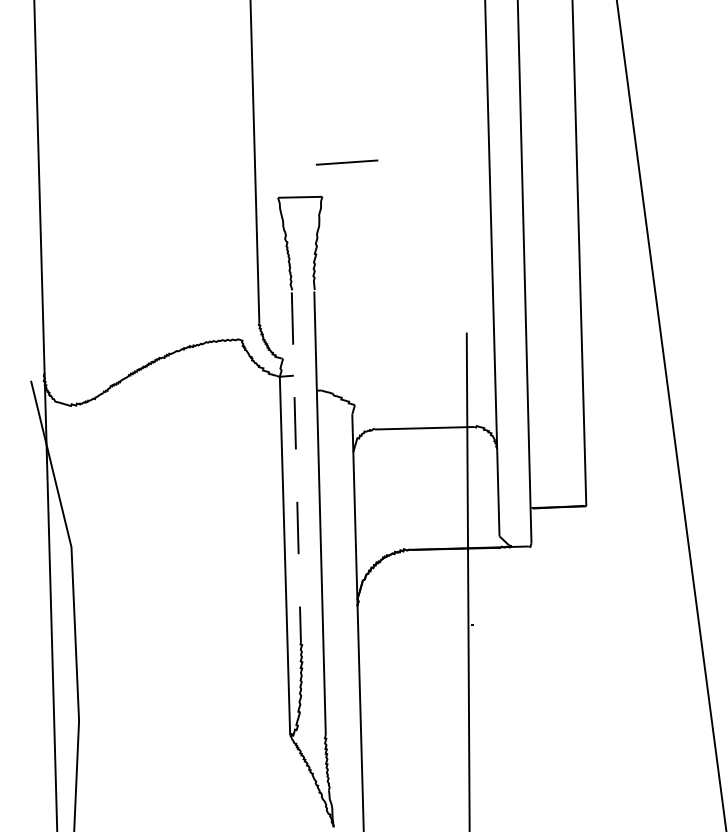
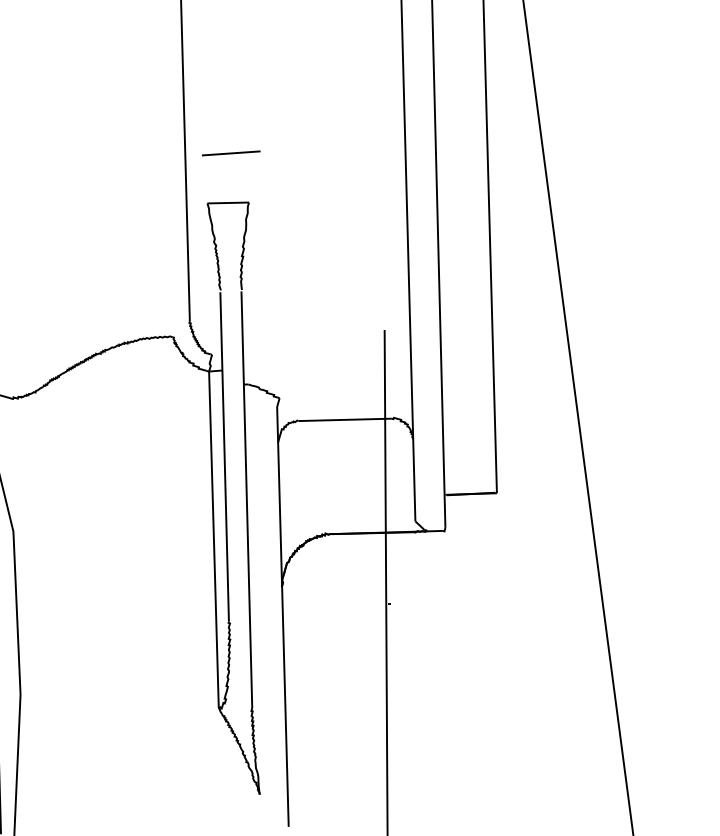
line: (347, 162) -> (231, 153), moved
line: (296, 467) -> (224, 456), dashed -> solid

